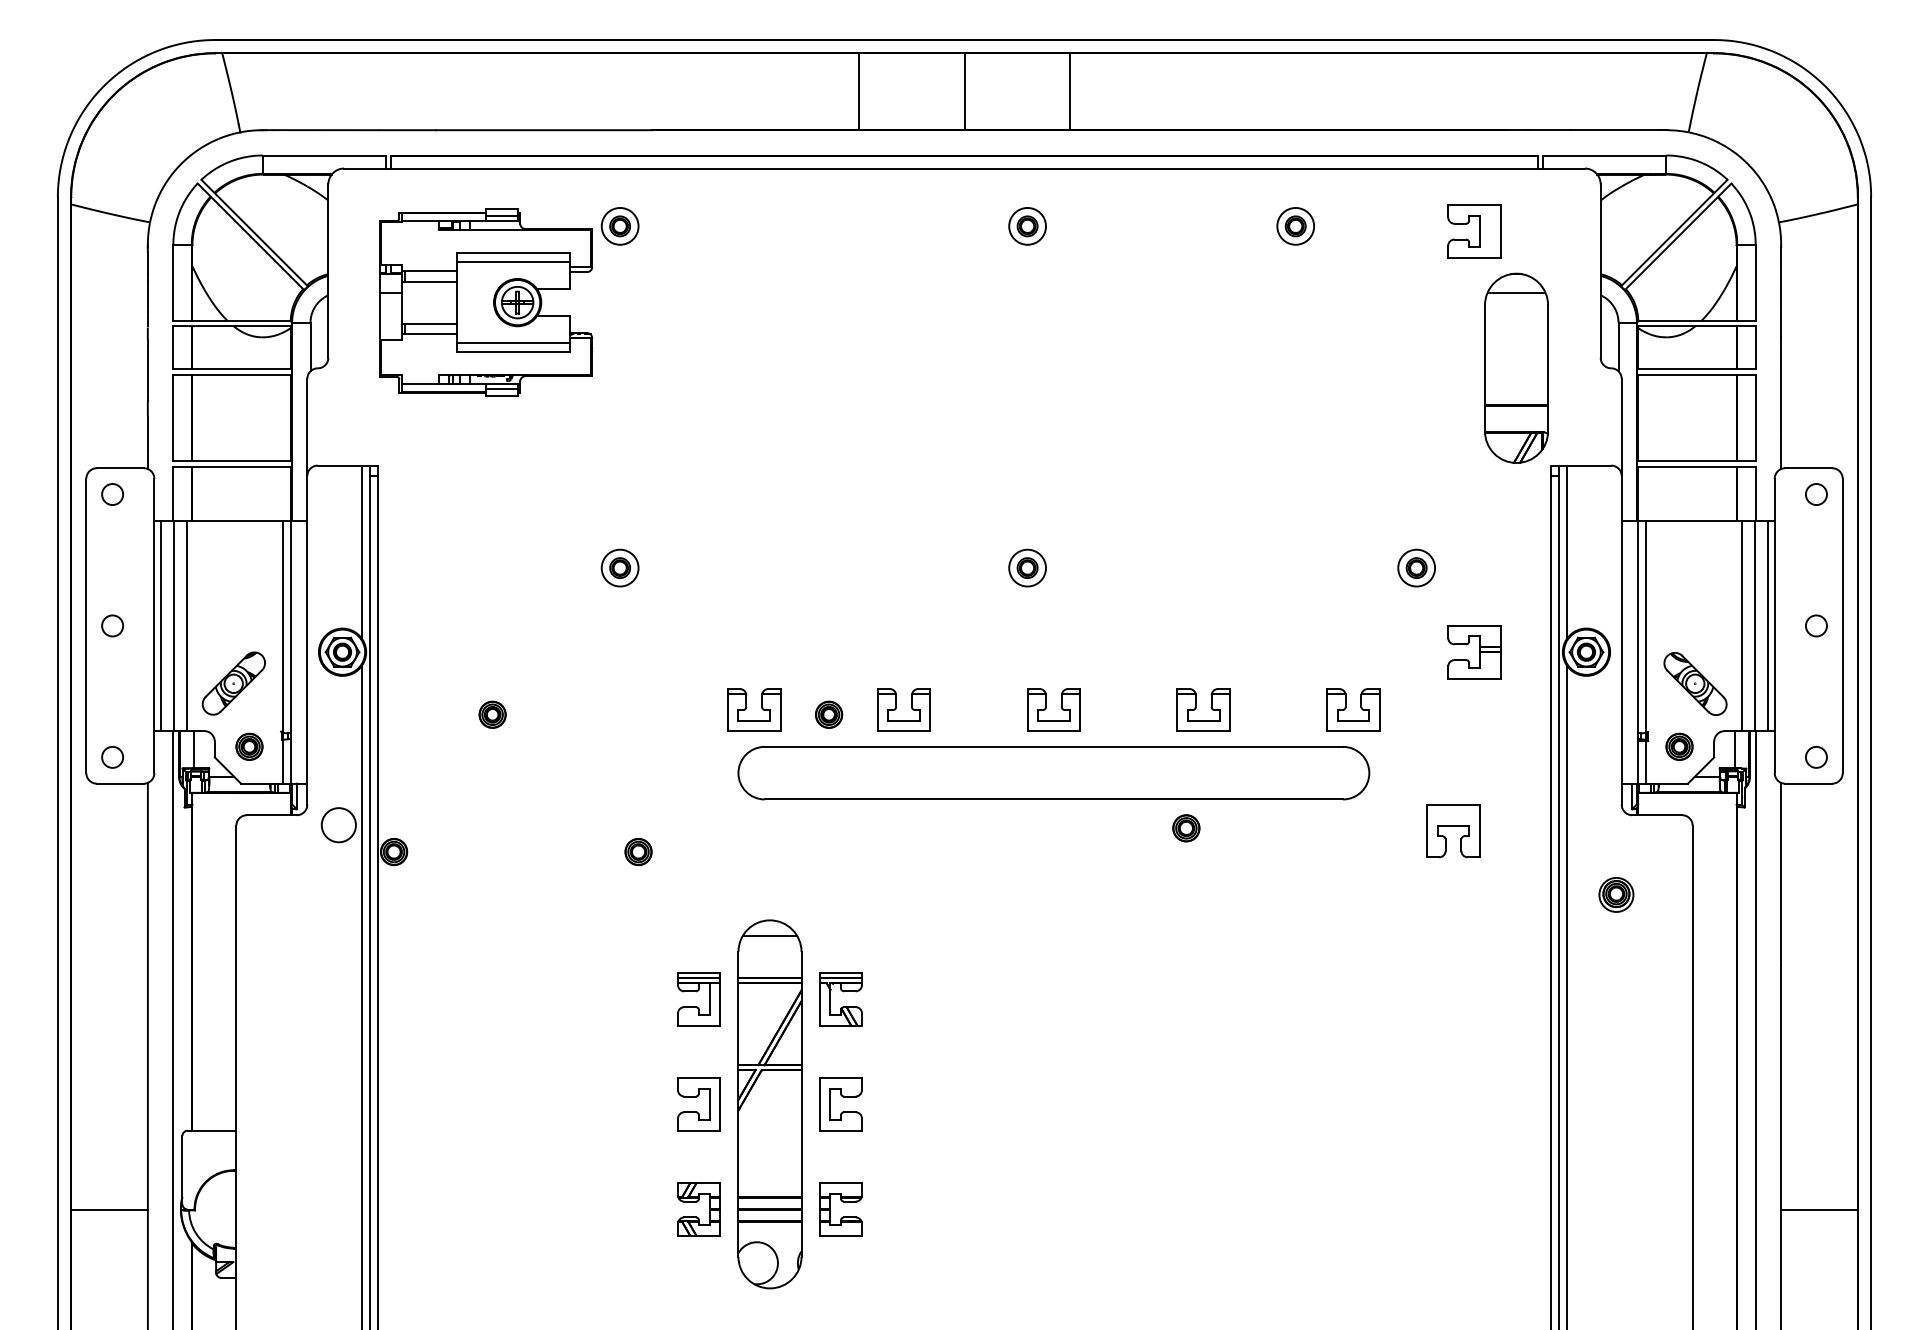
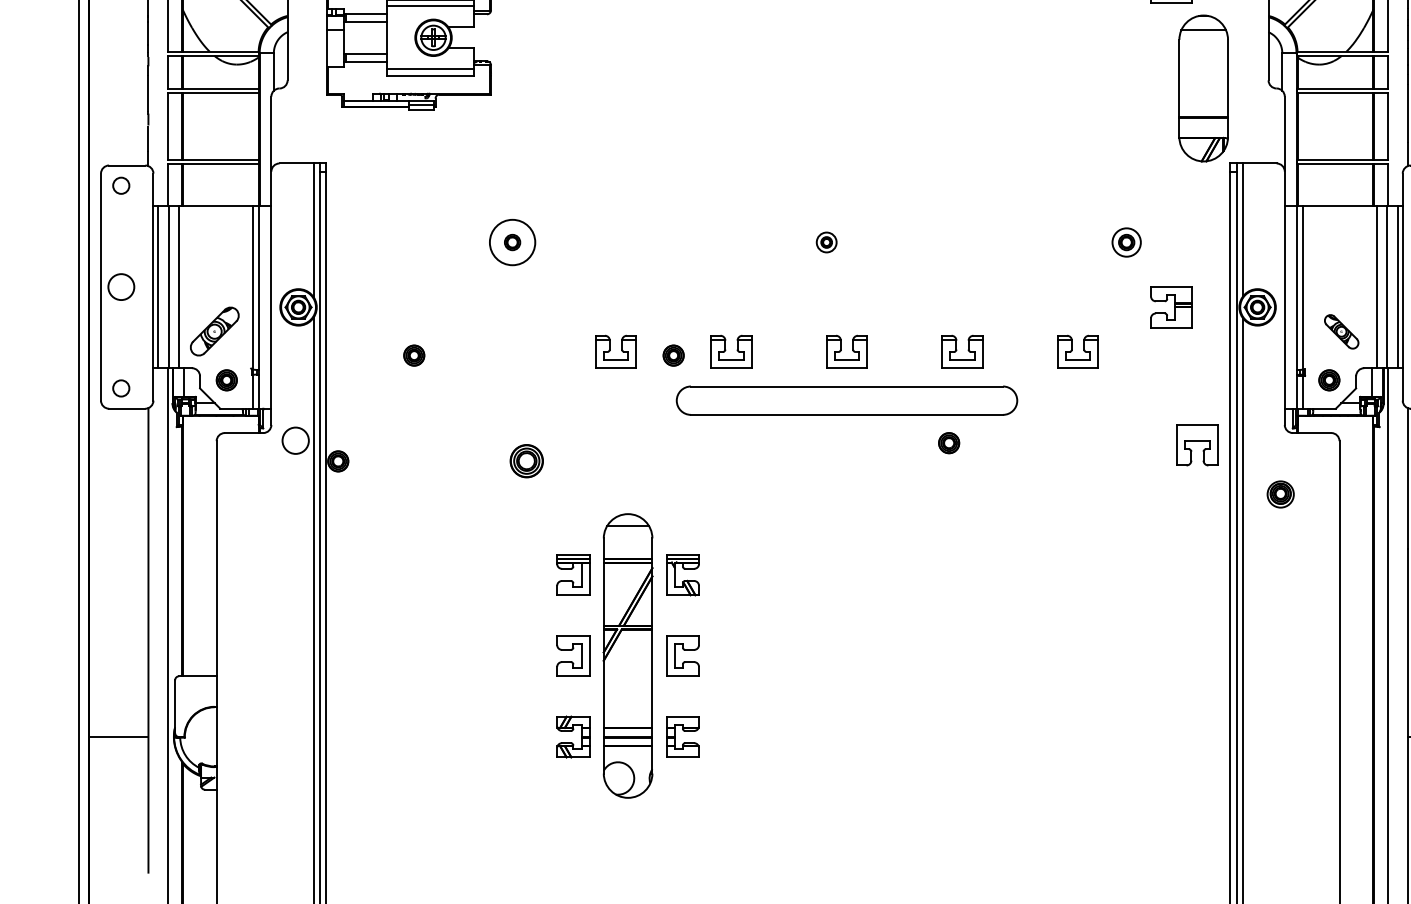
circle: (619, 567) -> (512, 242), size x1.6
part: (1027, 567) -> (826, 242), size x0.7
circle: (112, 625) -> (121, 286), size x1.6
part: (1695, 683) -> (1341, 331), size x0.7
part: (1053, 773) -> (846, 400), size x0.7
part: (1453, 831) -> (1197, 445), moved
part: (638, 852) -> (526, 461), size x1.6

